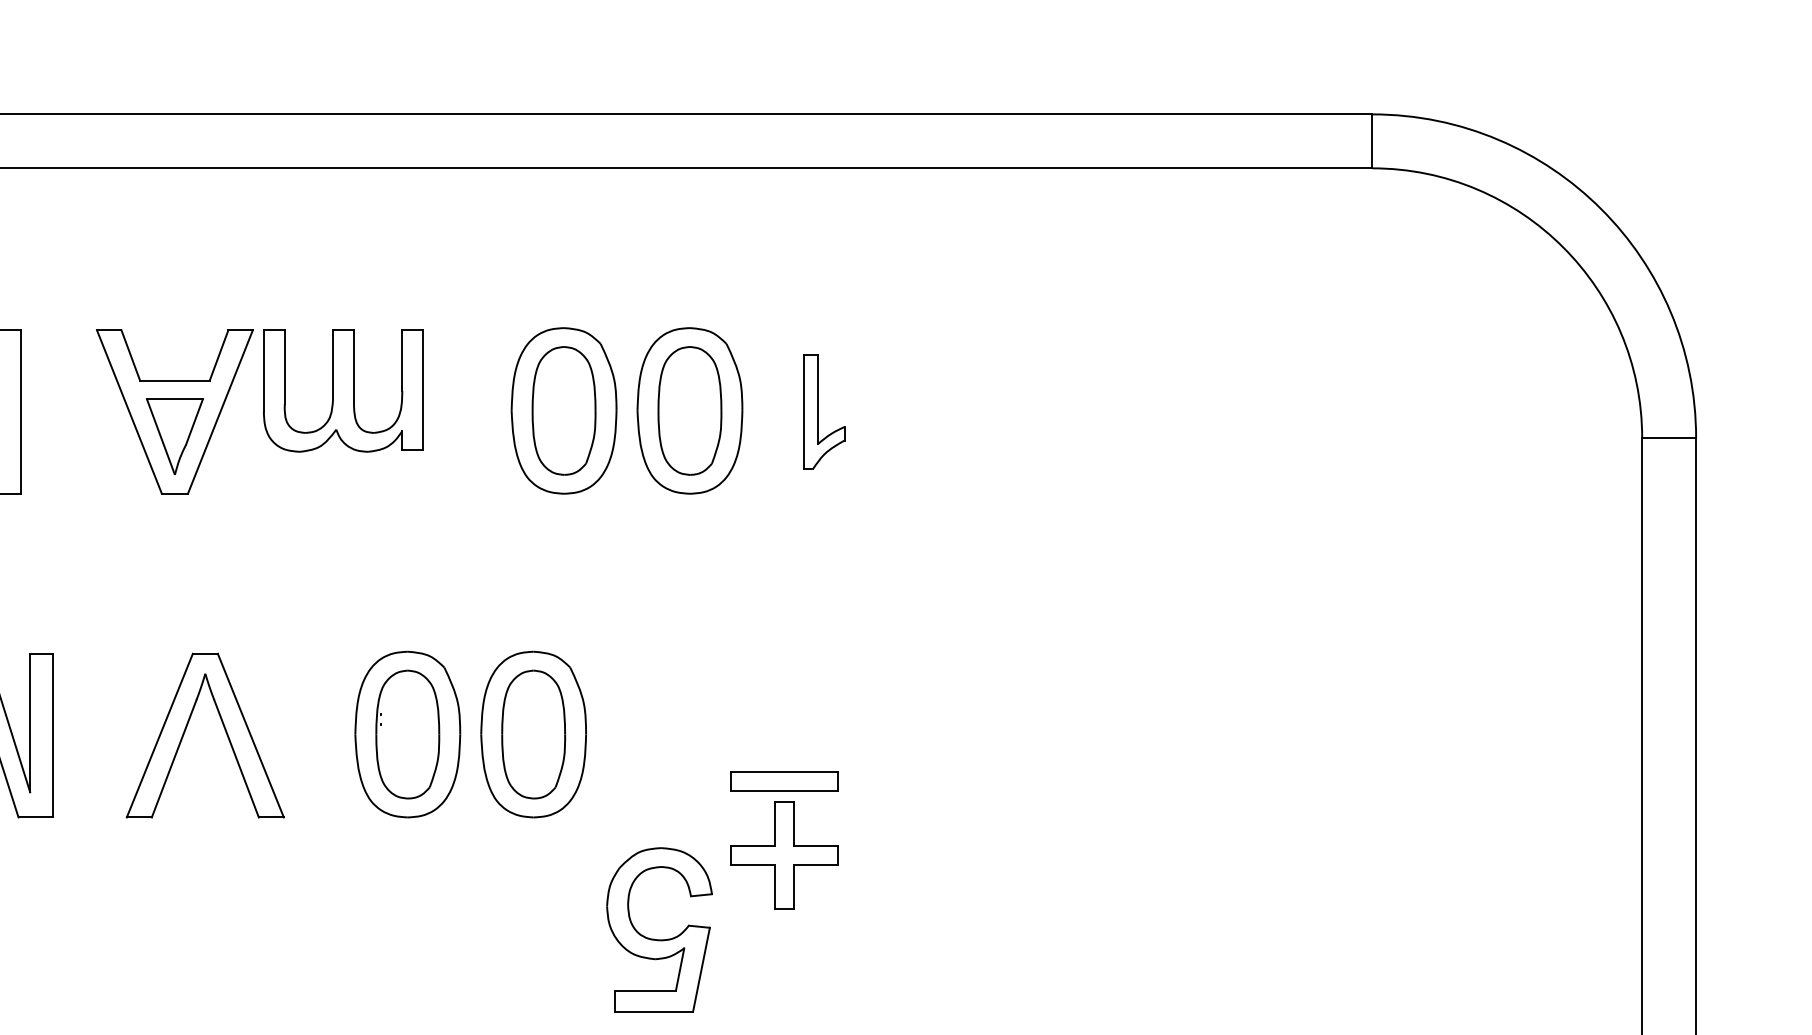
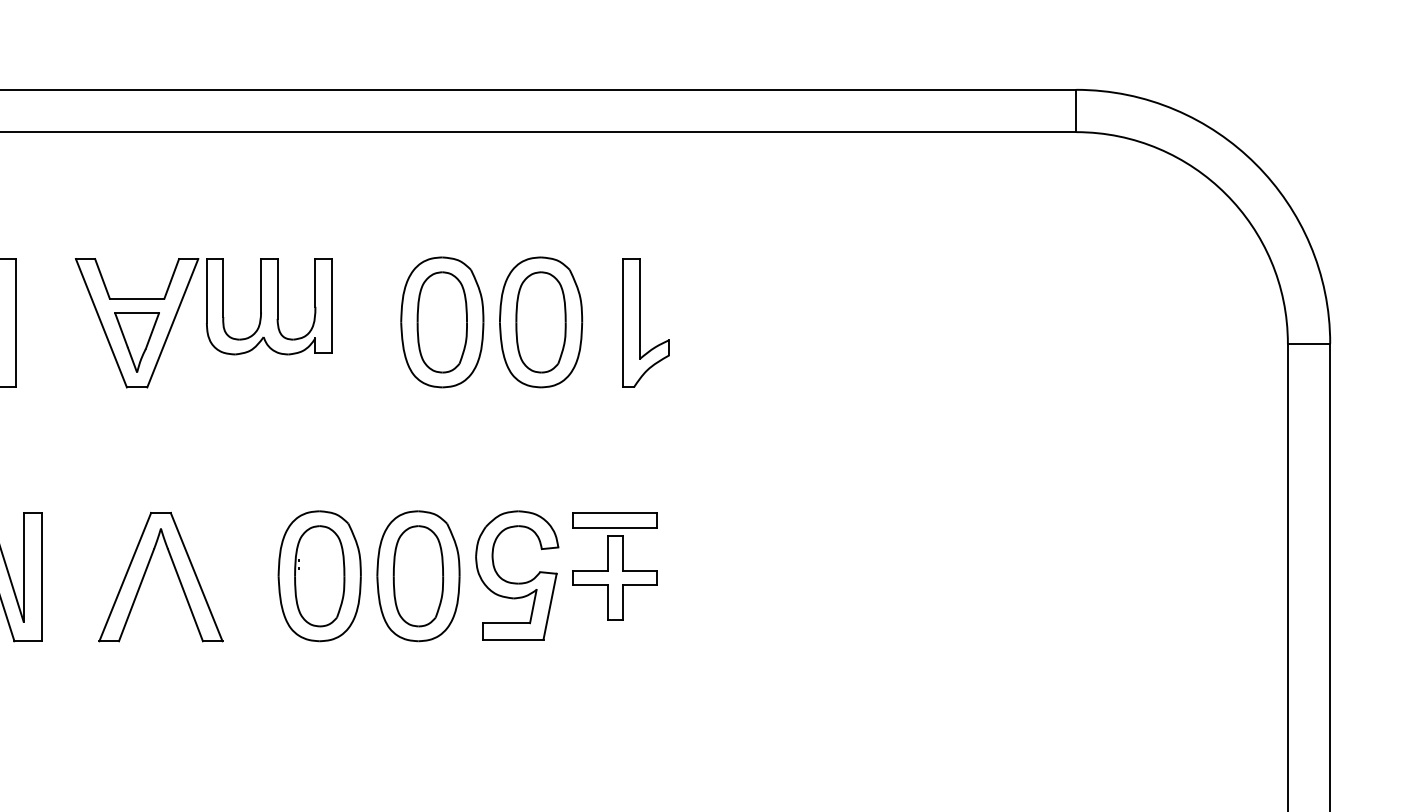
part: (823, 411) -> (645, 322), size x1.43
part: (783, 840) -> (614, 566), moved
part: (659, 938) -> (517, 582), moved

